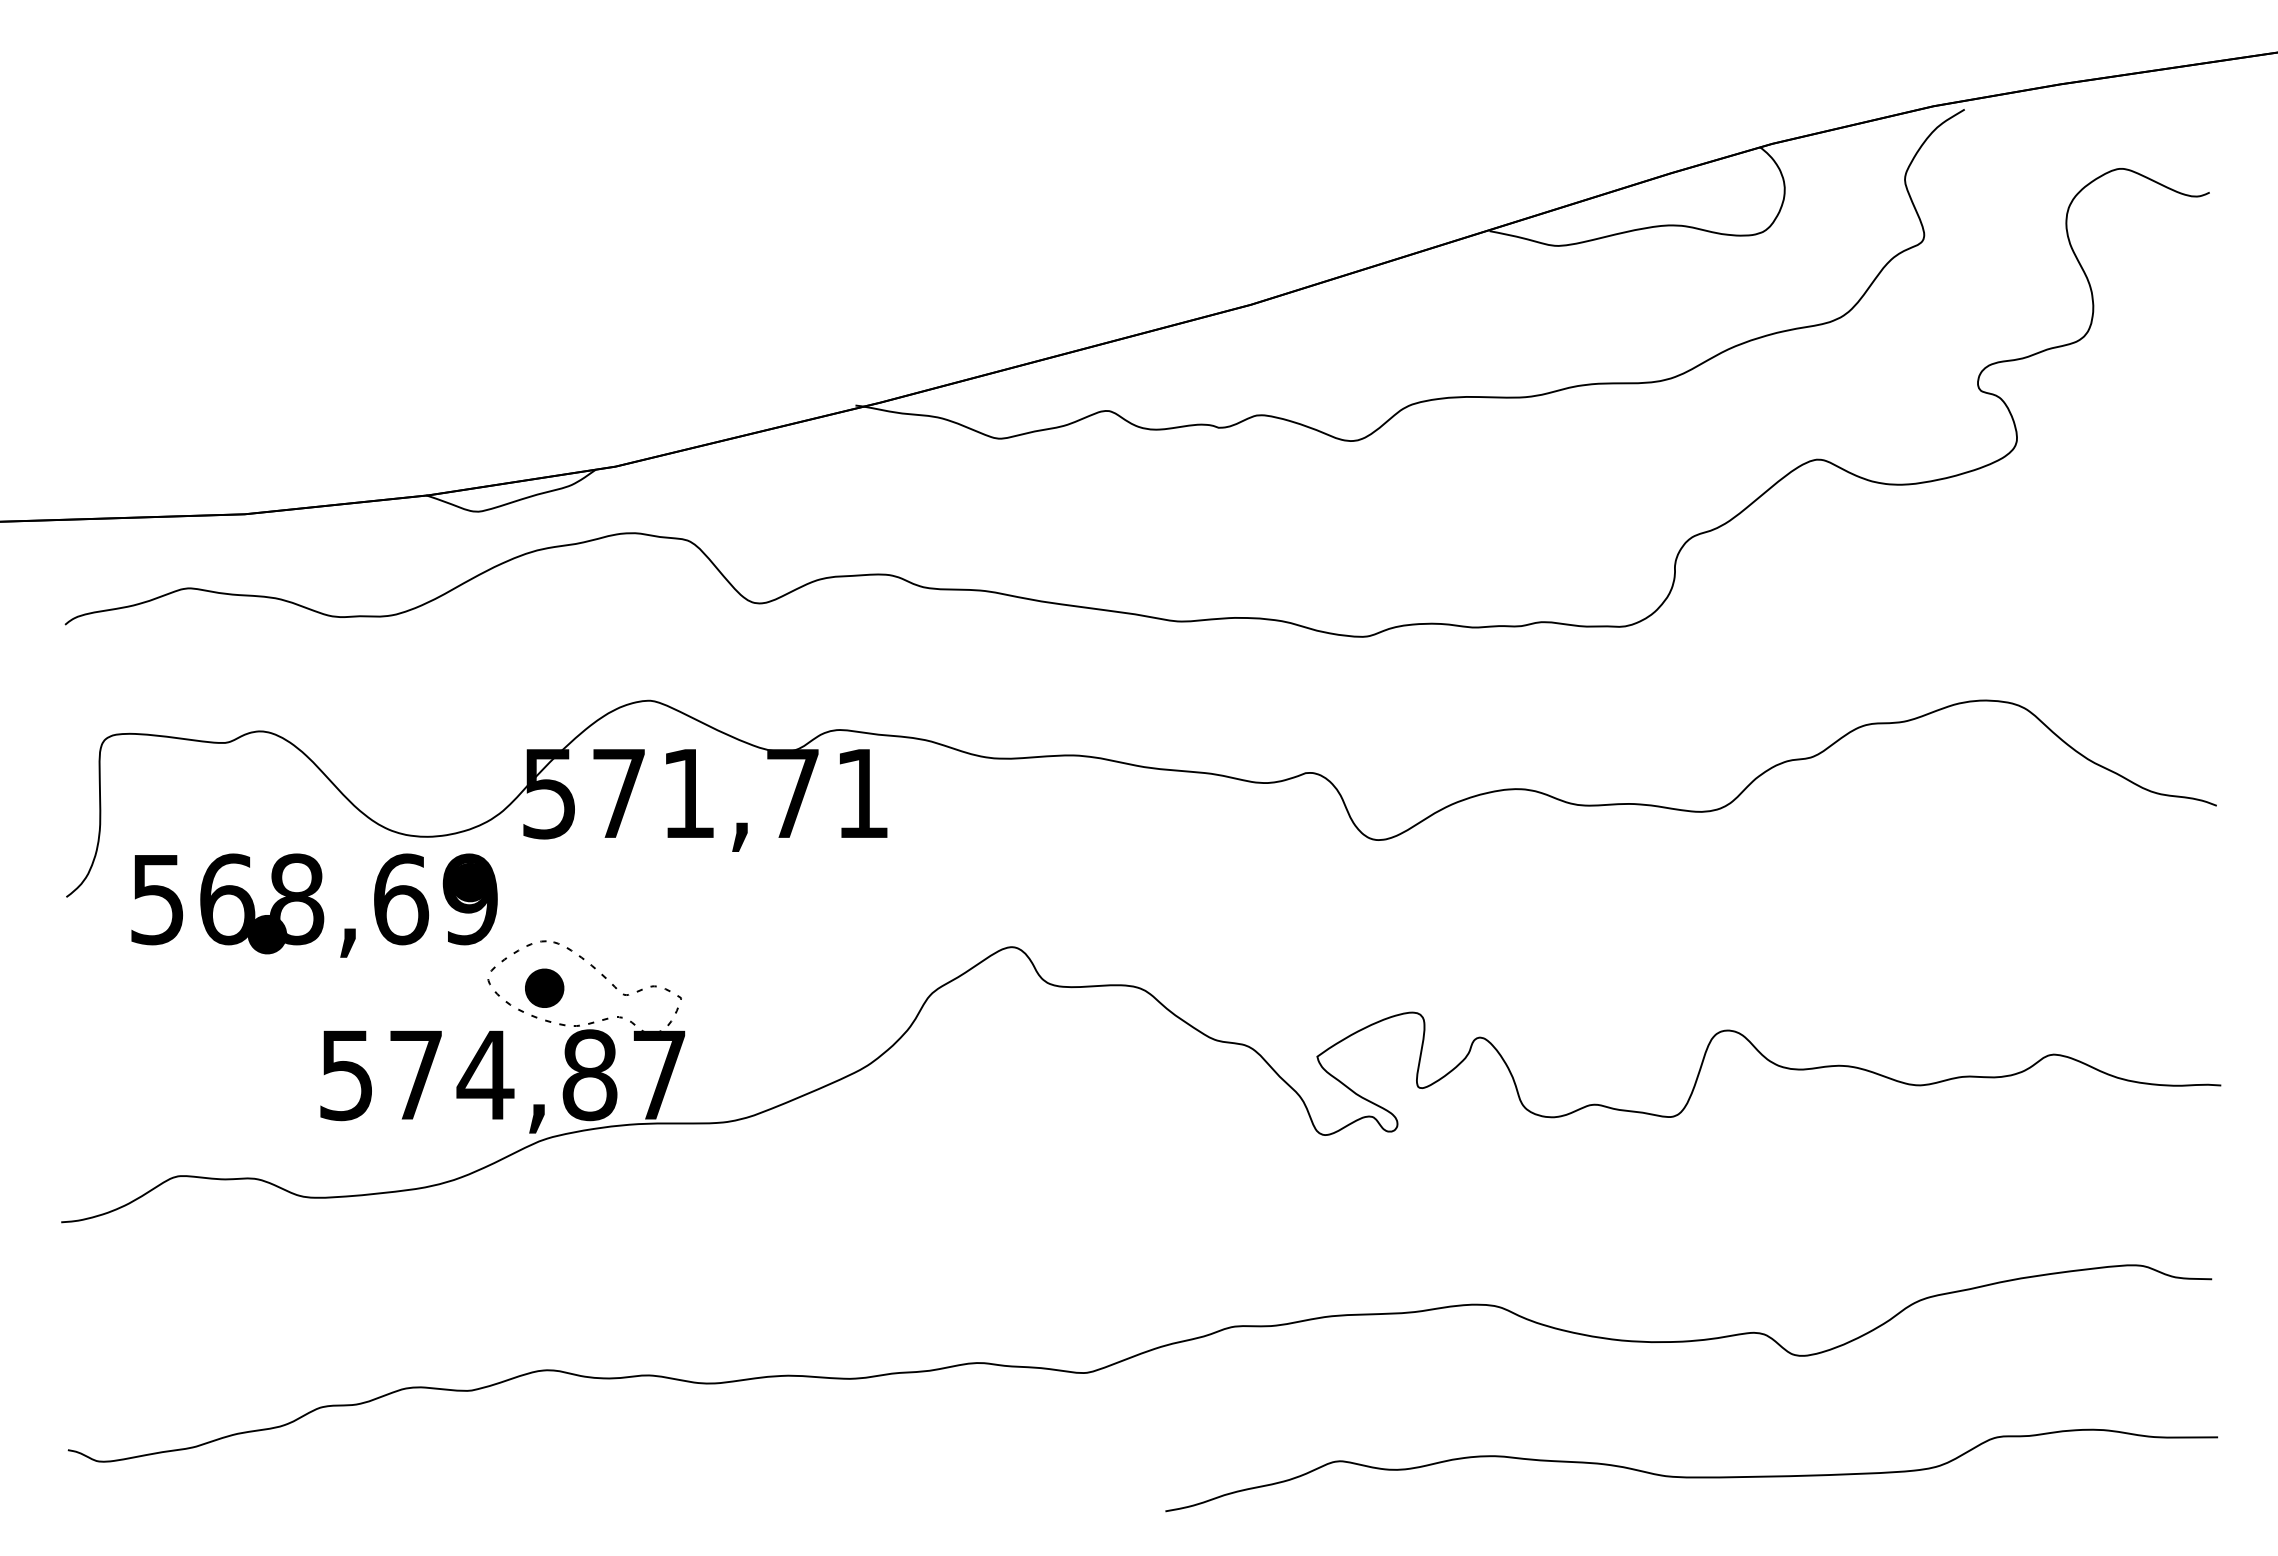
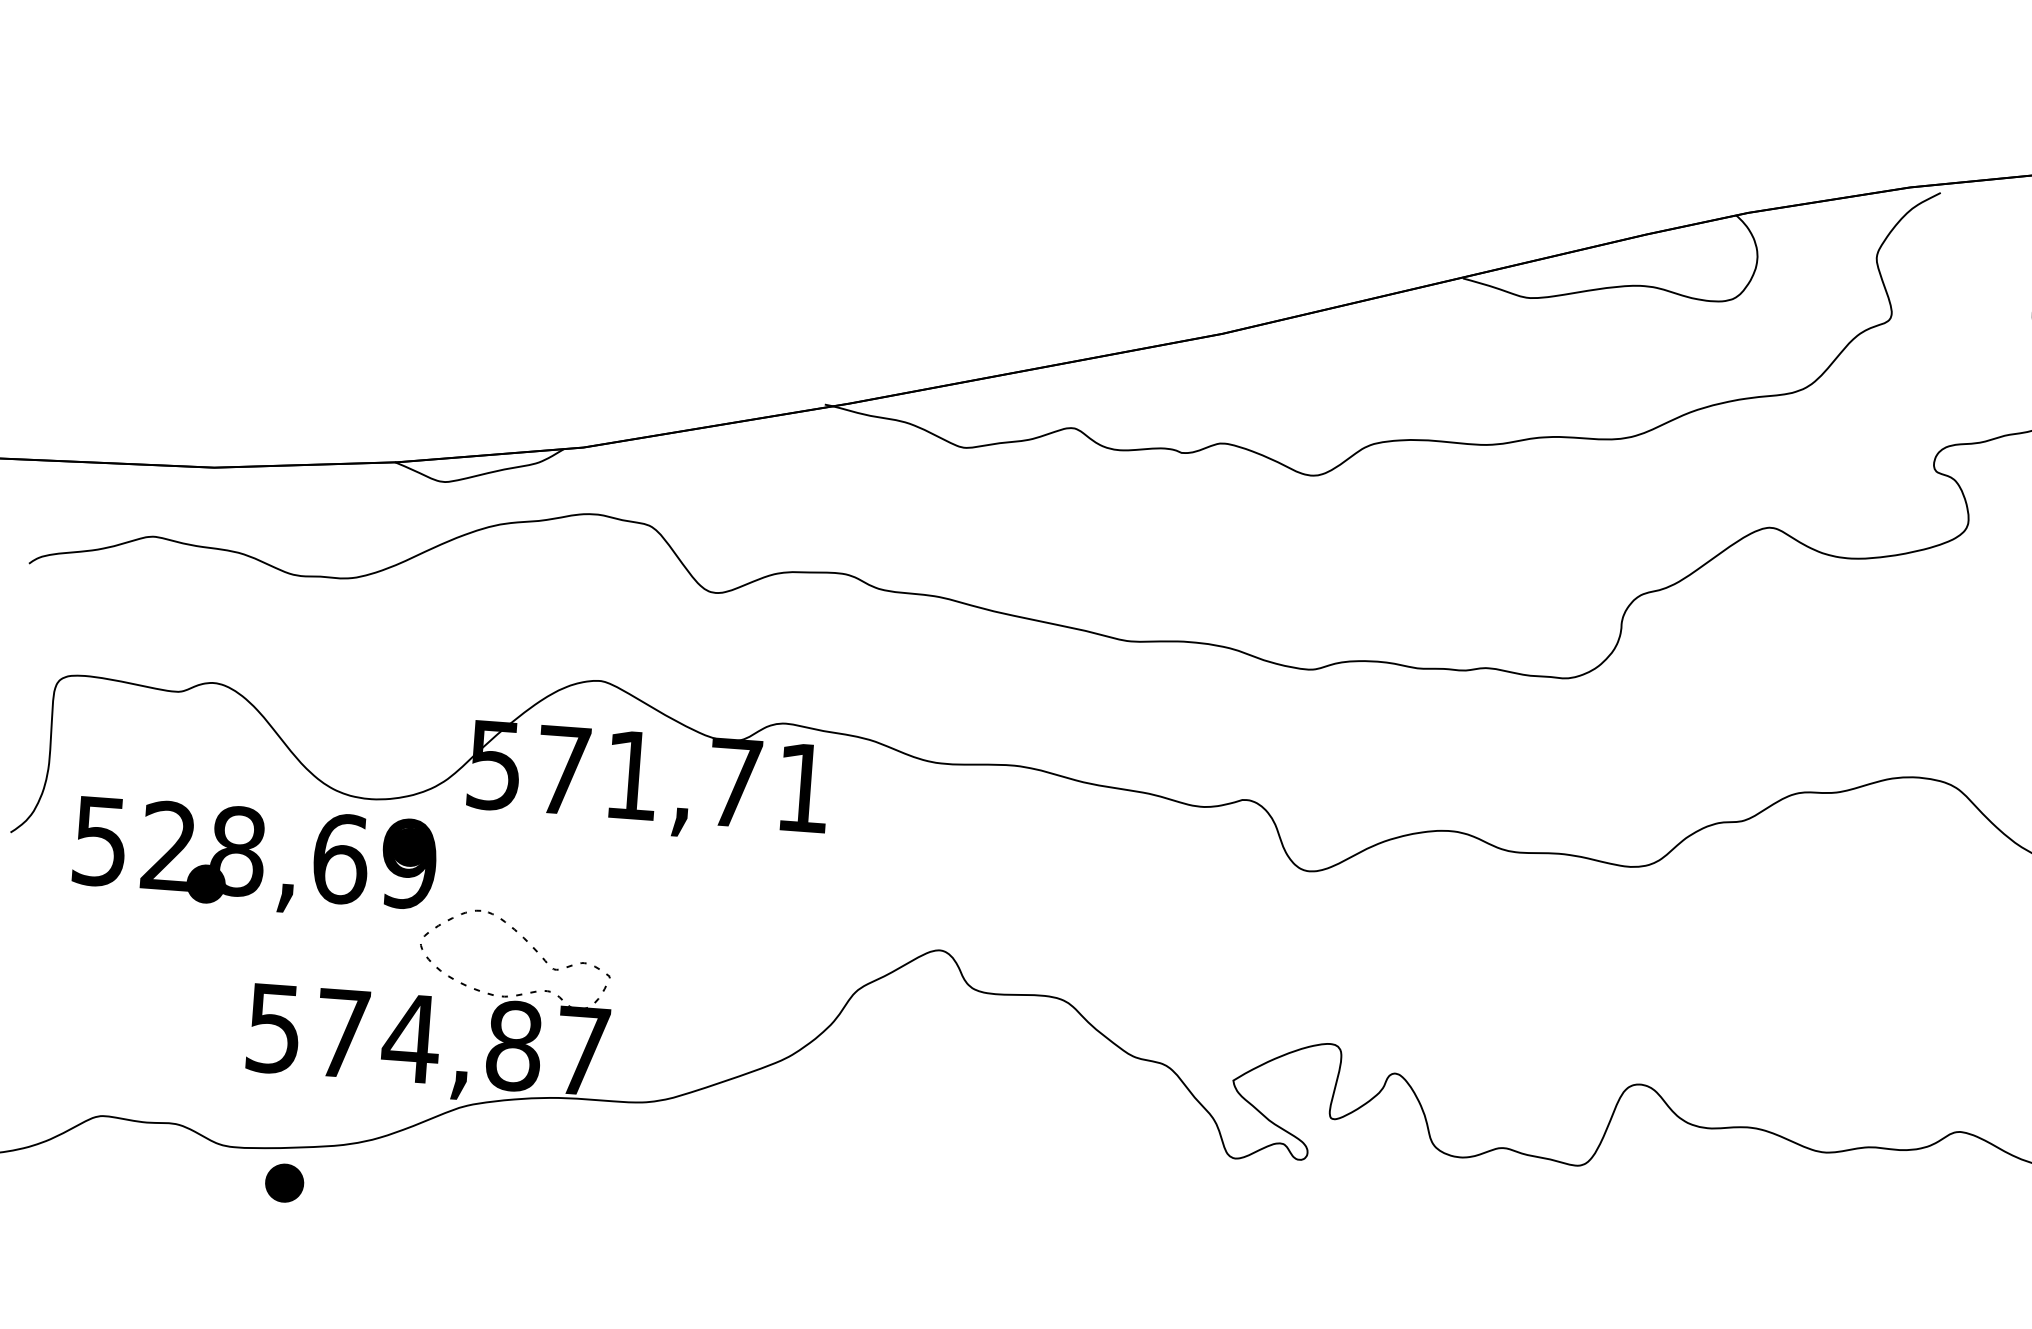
text: (227, 899) -> (169, 846), 568,69 -> 528,69
part: (544, 987) -> (284, 1182), moved

